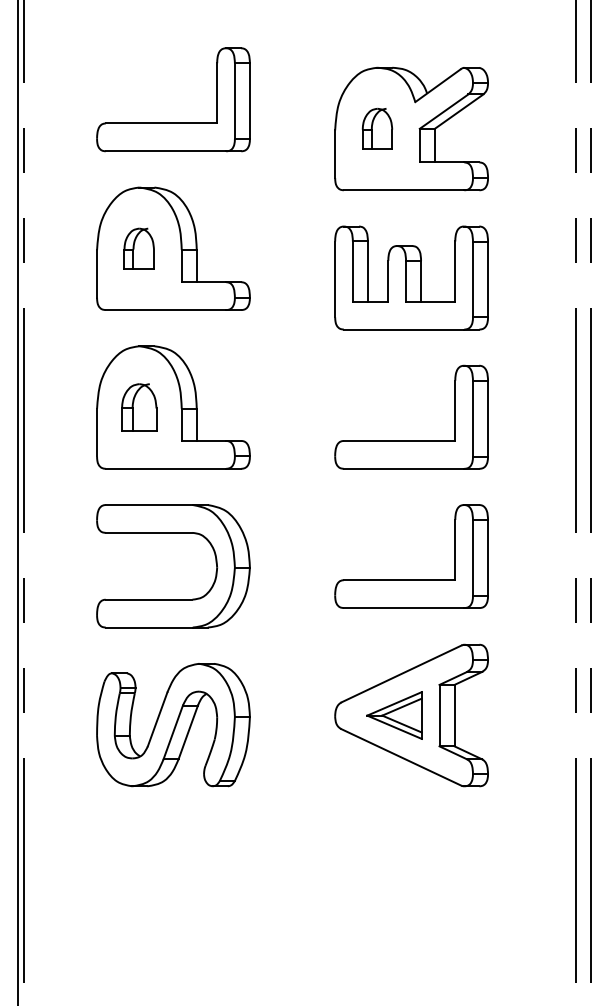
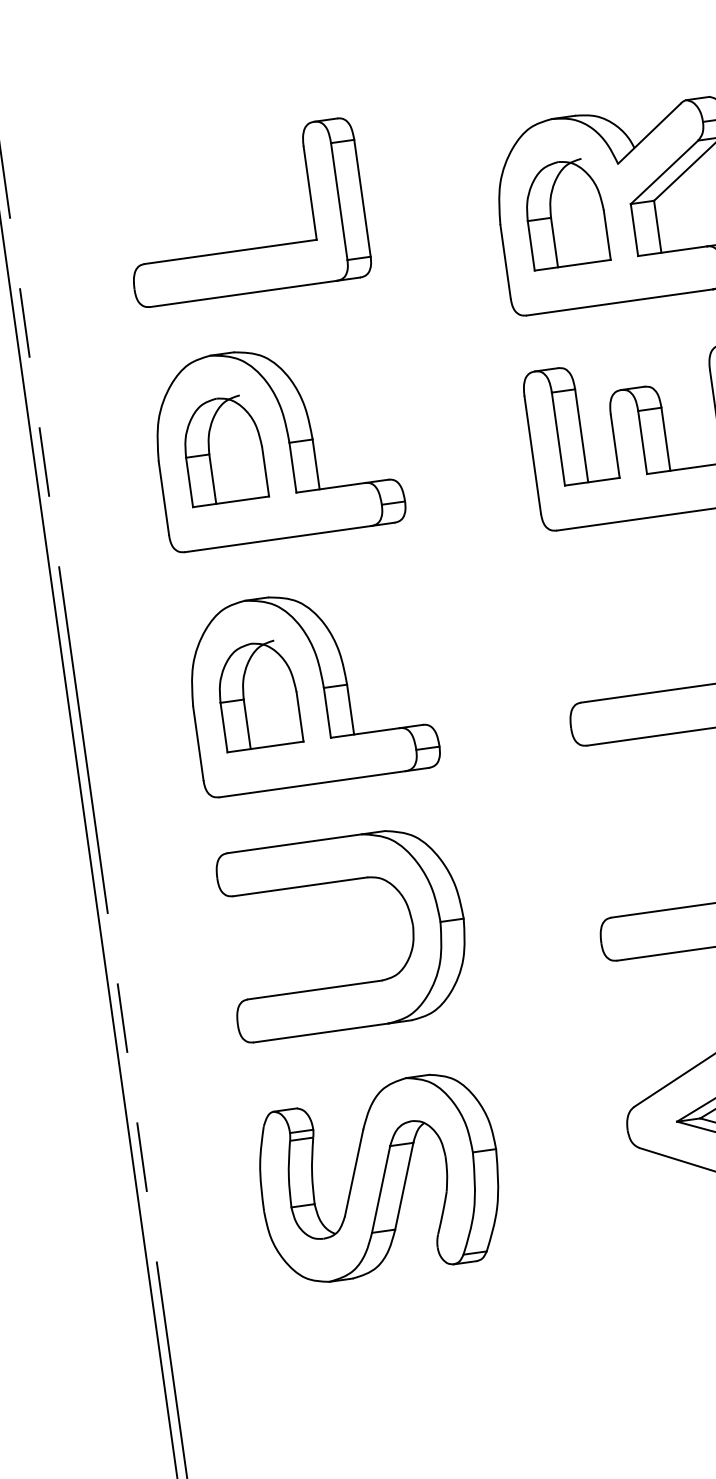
part: (377, 128) -> (565, 212), size x1.67
part: (138, 248) -> (222, 449), size x1.67
part: (138, 407) -> (256, 695), size x1.43

